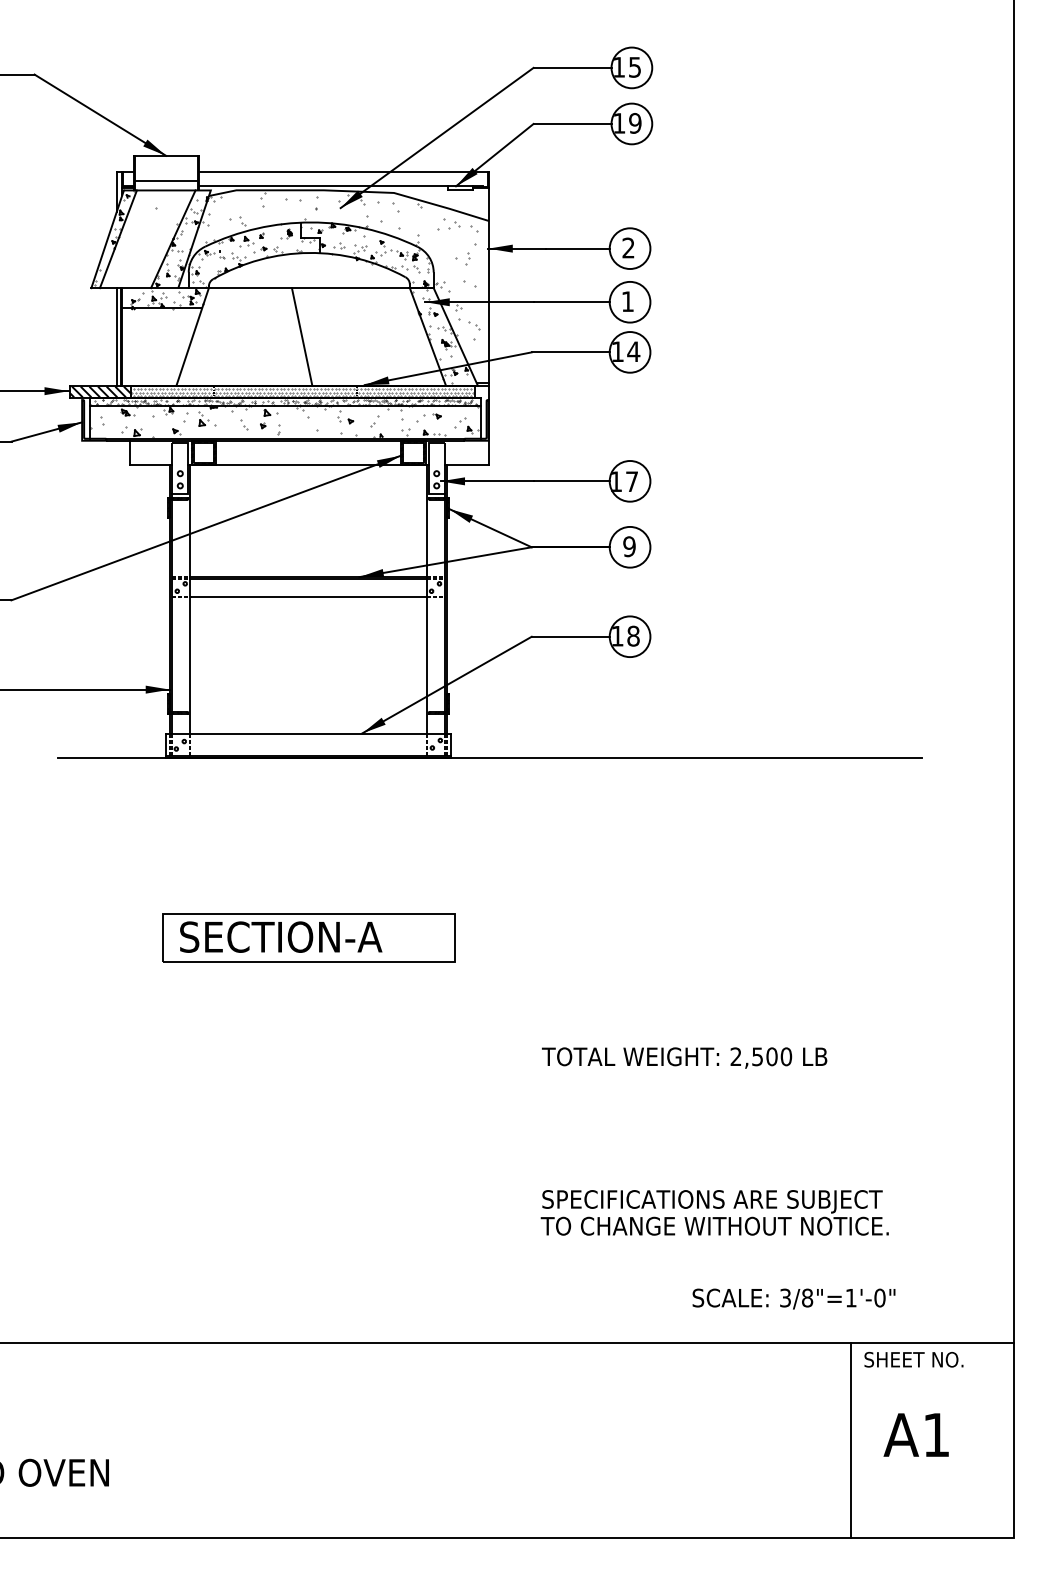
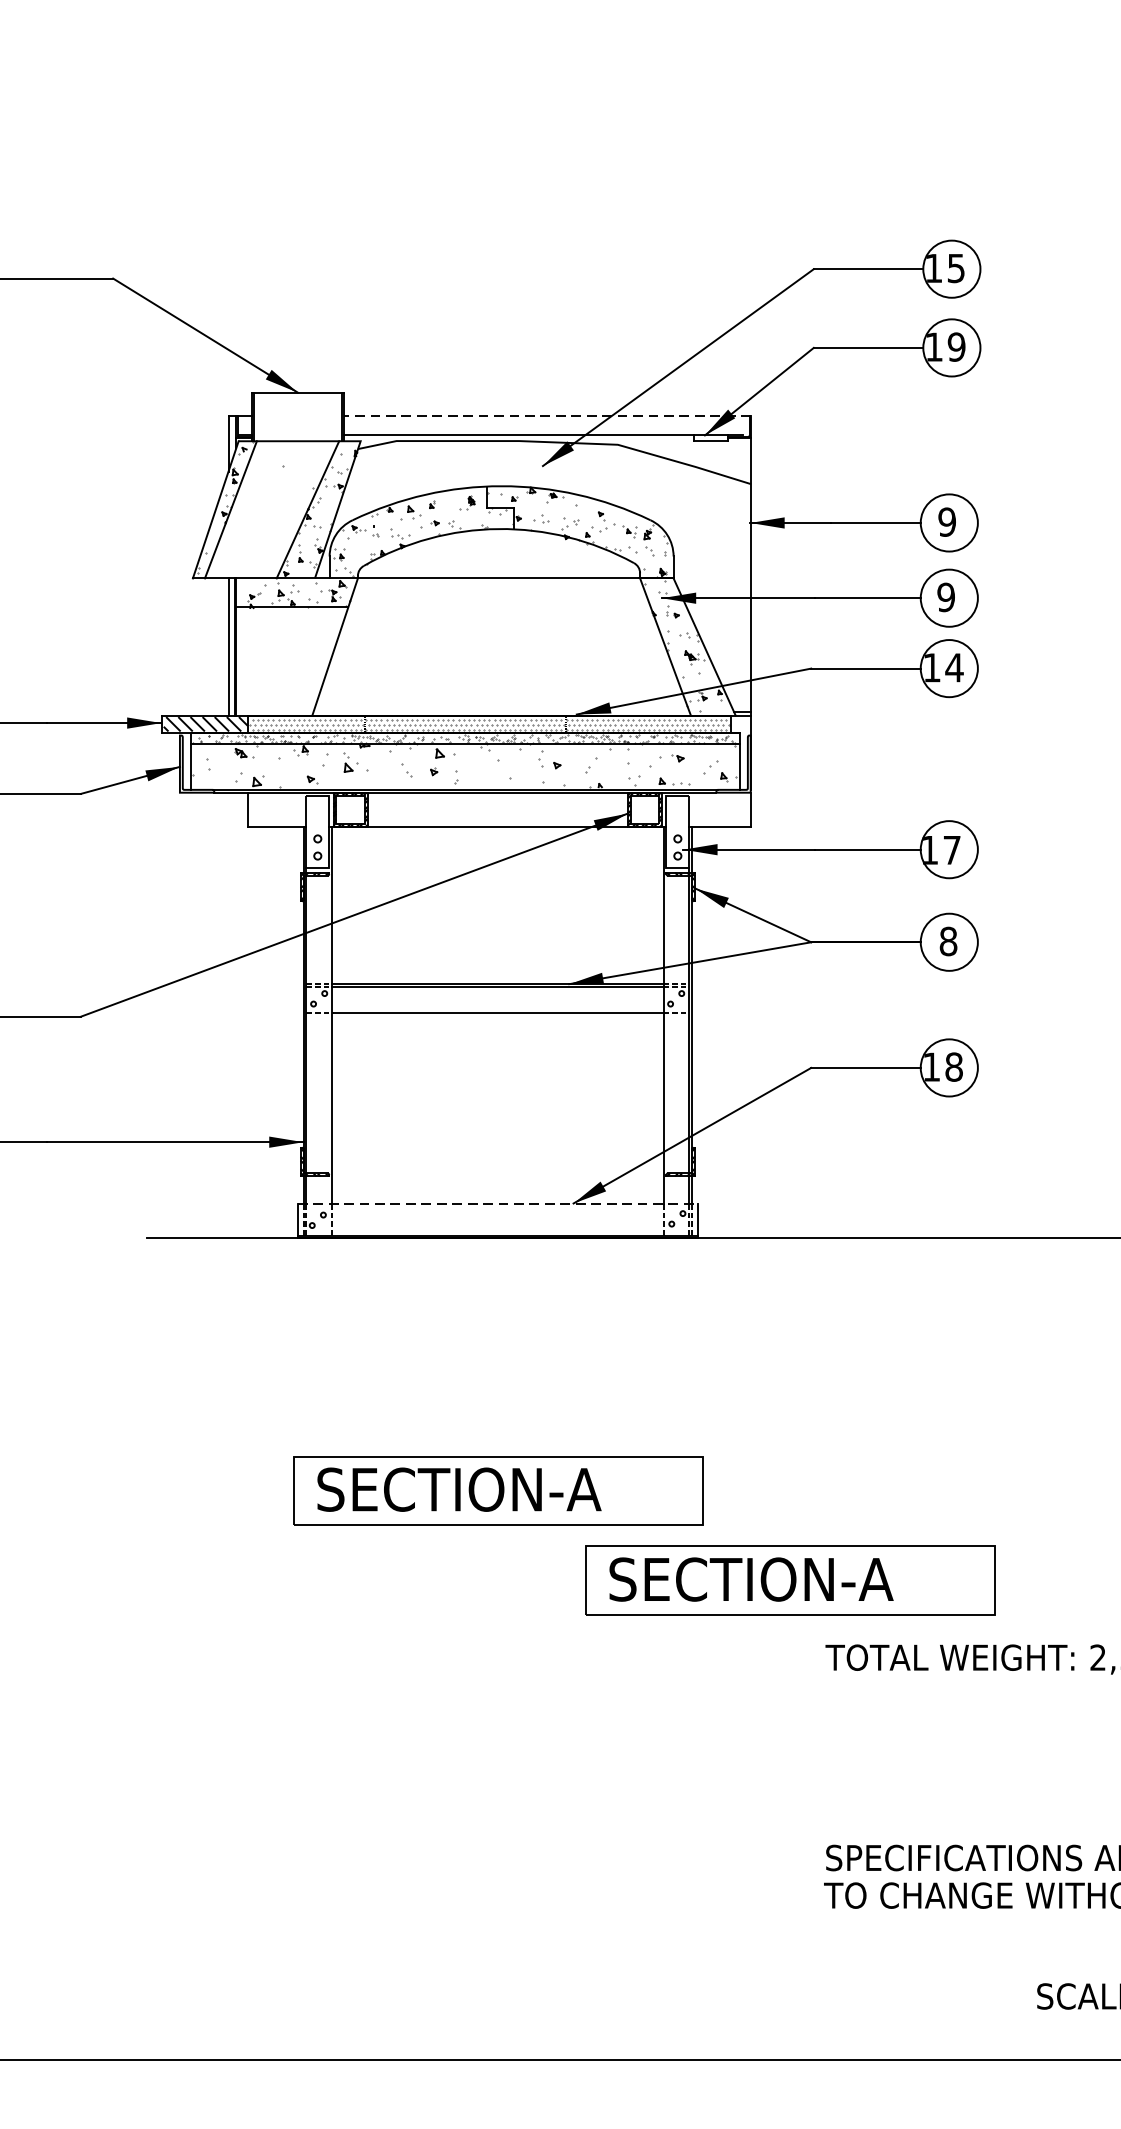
line: (343, 172) -> (546, 416), solid -> dashed
line: (165, 180) -> (297, 427), removed
text: (628, 247) -> (947, 521), 2 -> 9
hatch: (333, 265) -> (532, 546), removed
text: (627, 301) -> (945, 597), 1 -> 9
line: (301, 336) -> (487, 646), removed
text: (629, 546) -> (948, 941), 9 -> 8
line: (309, 733) -> (499, 1203), solid -> dashed
part: (516, 1001) -> (789, 1580), added

